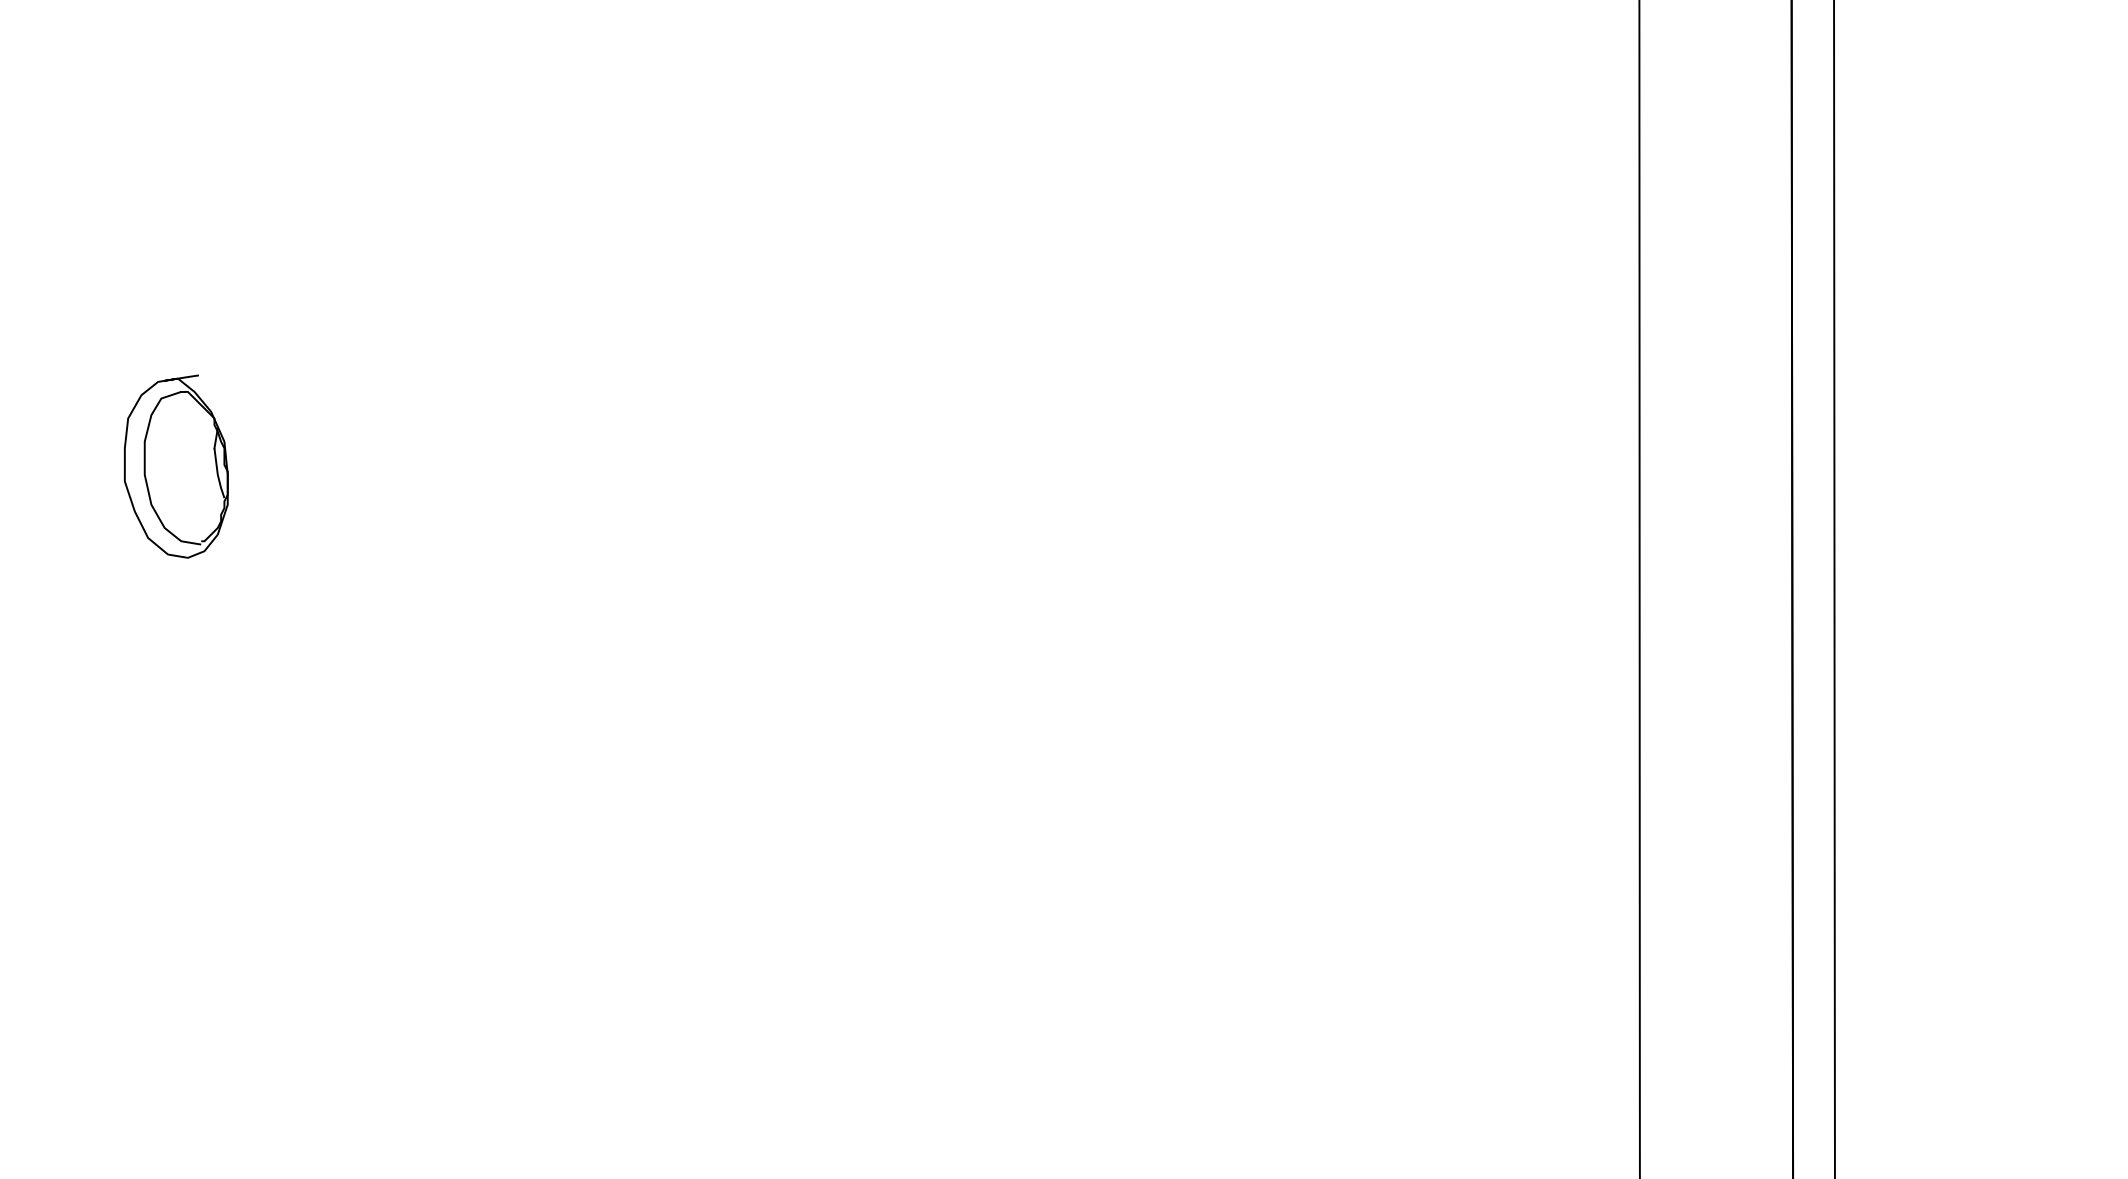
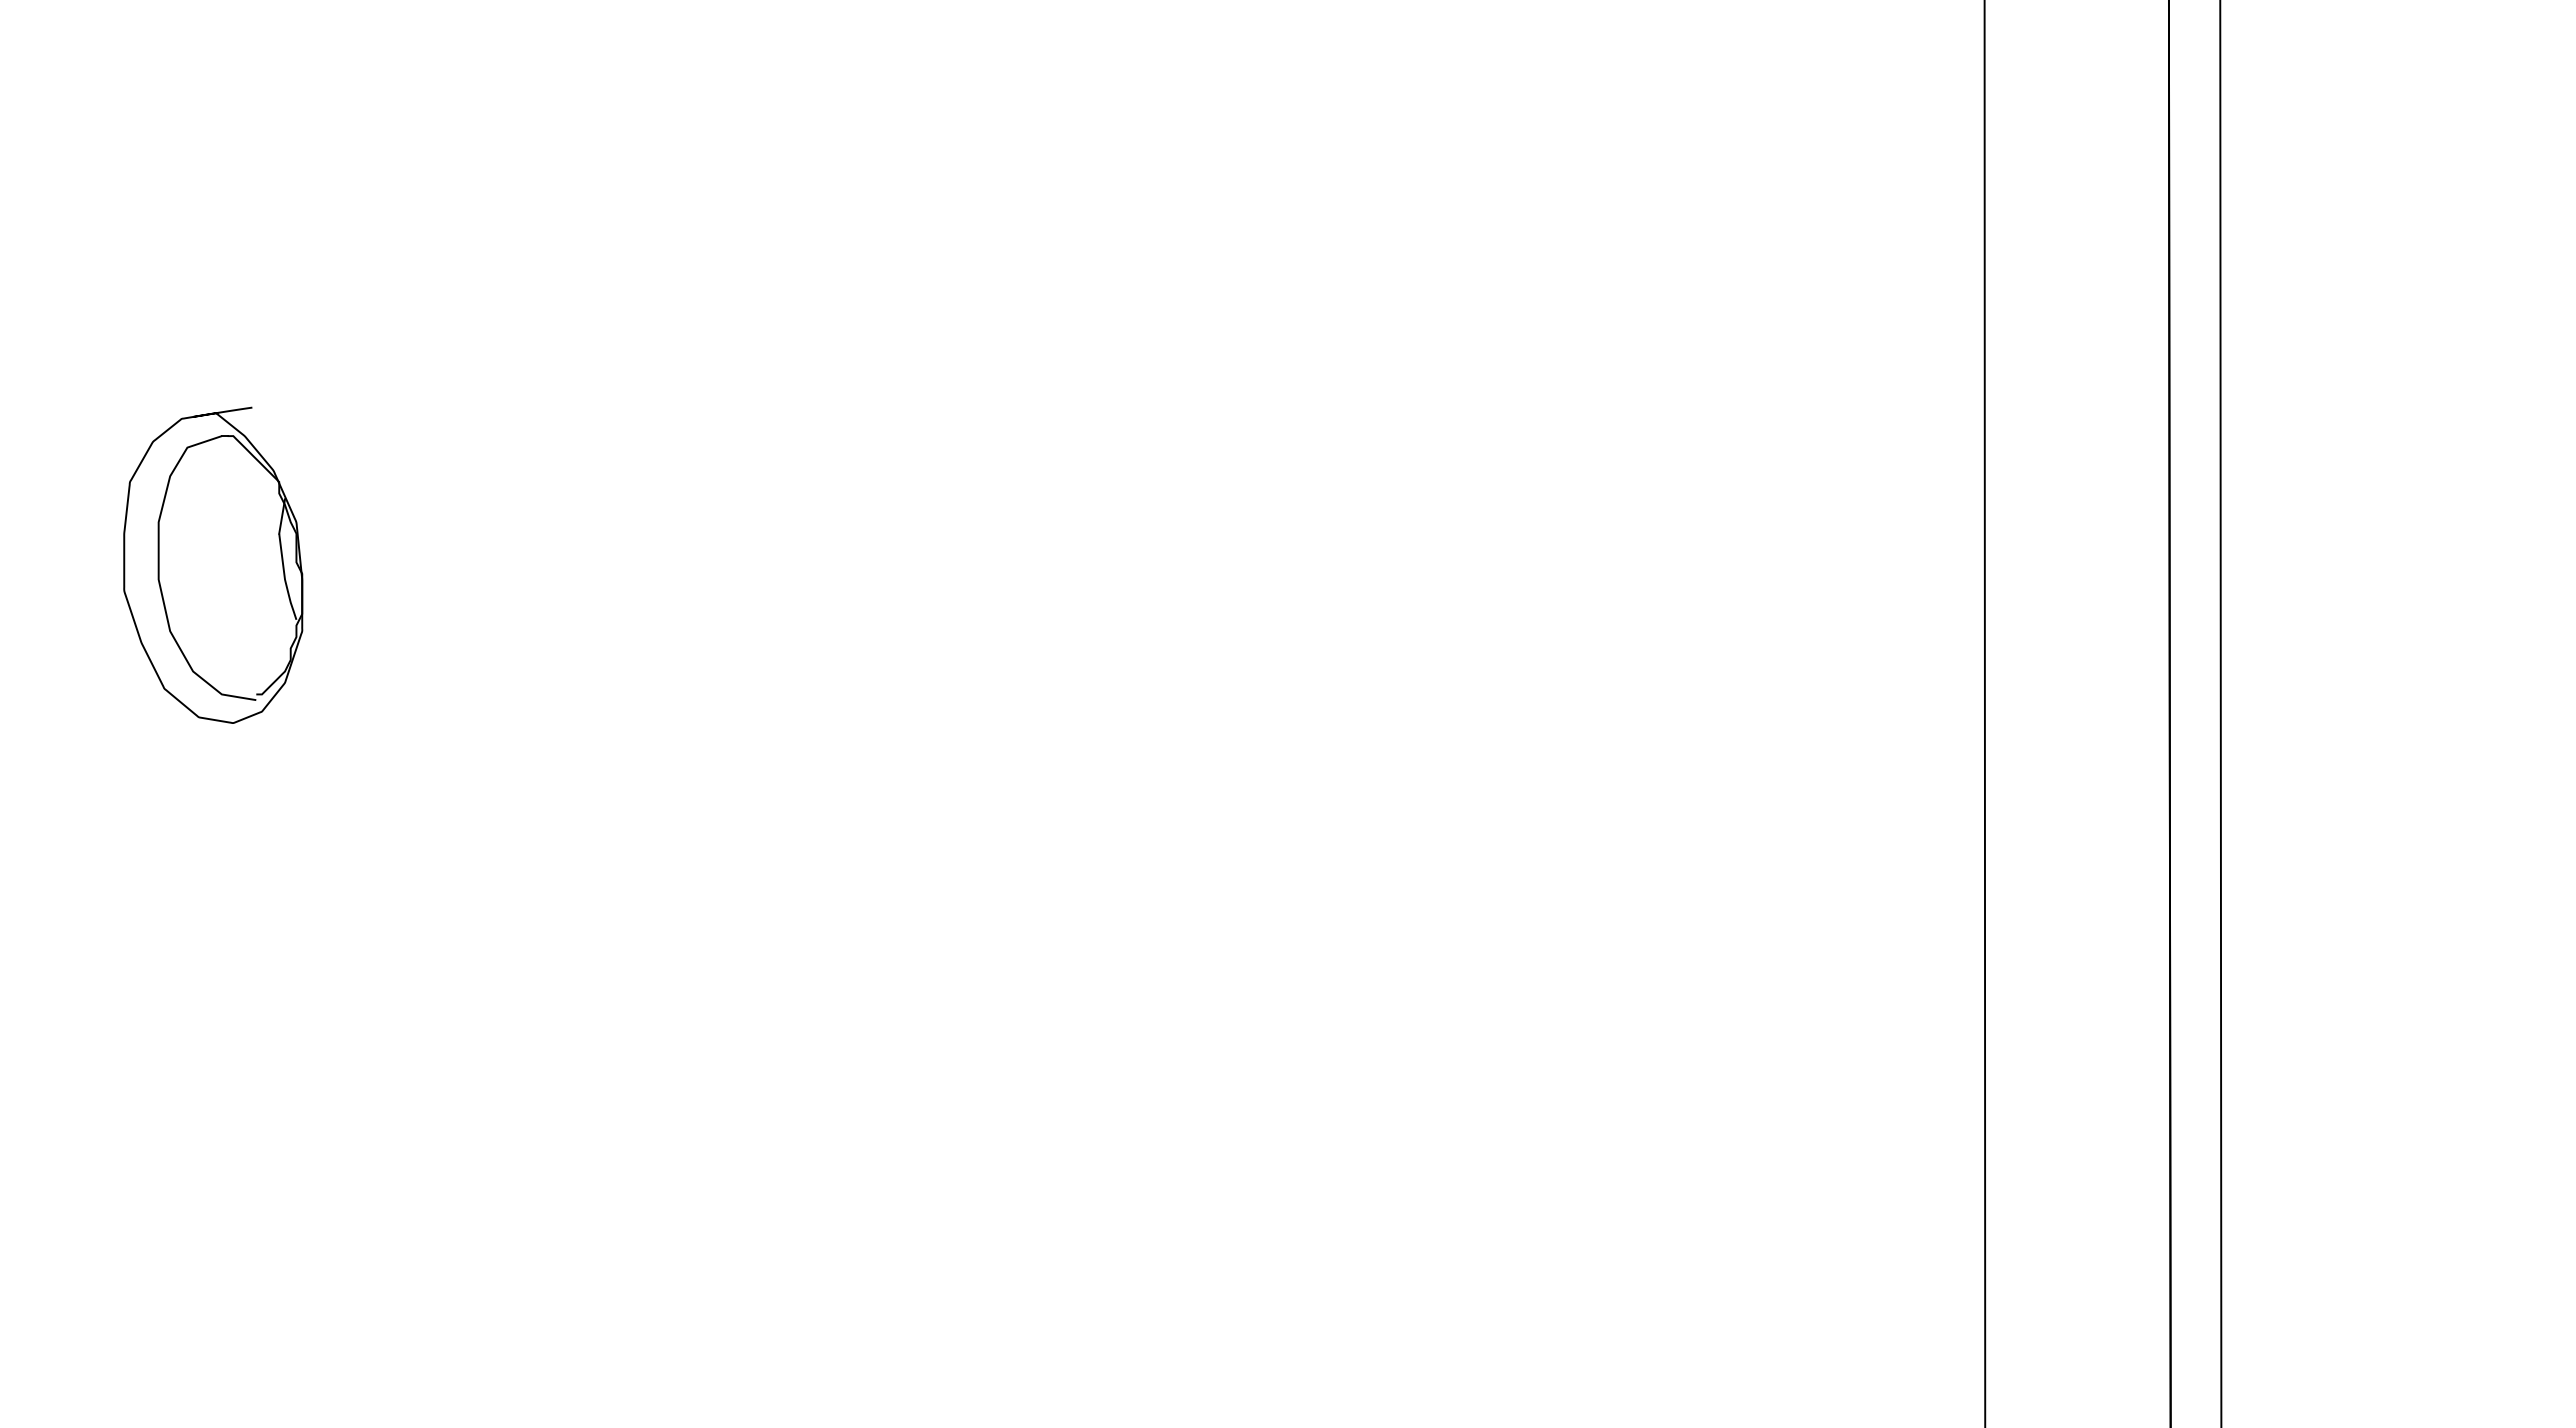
part: (176, 466) -> (213, 564), size x1.43

